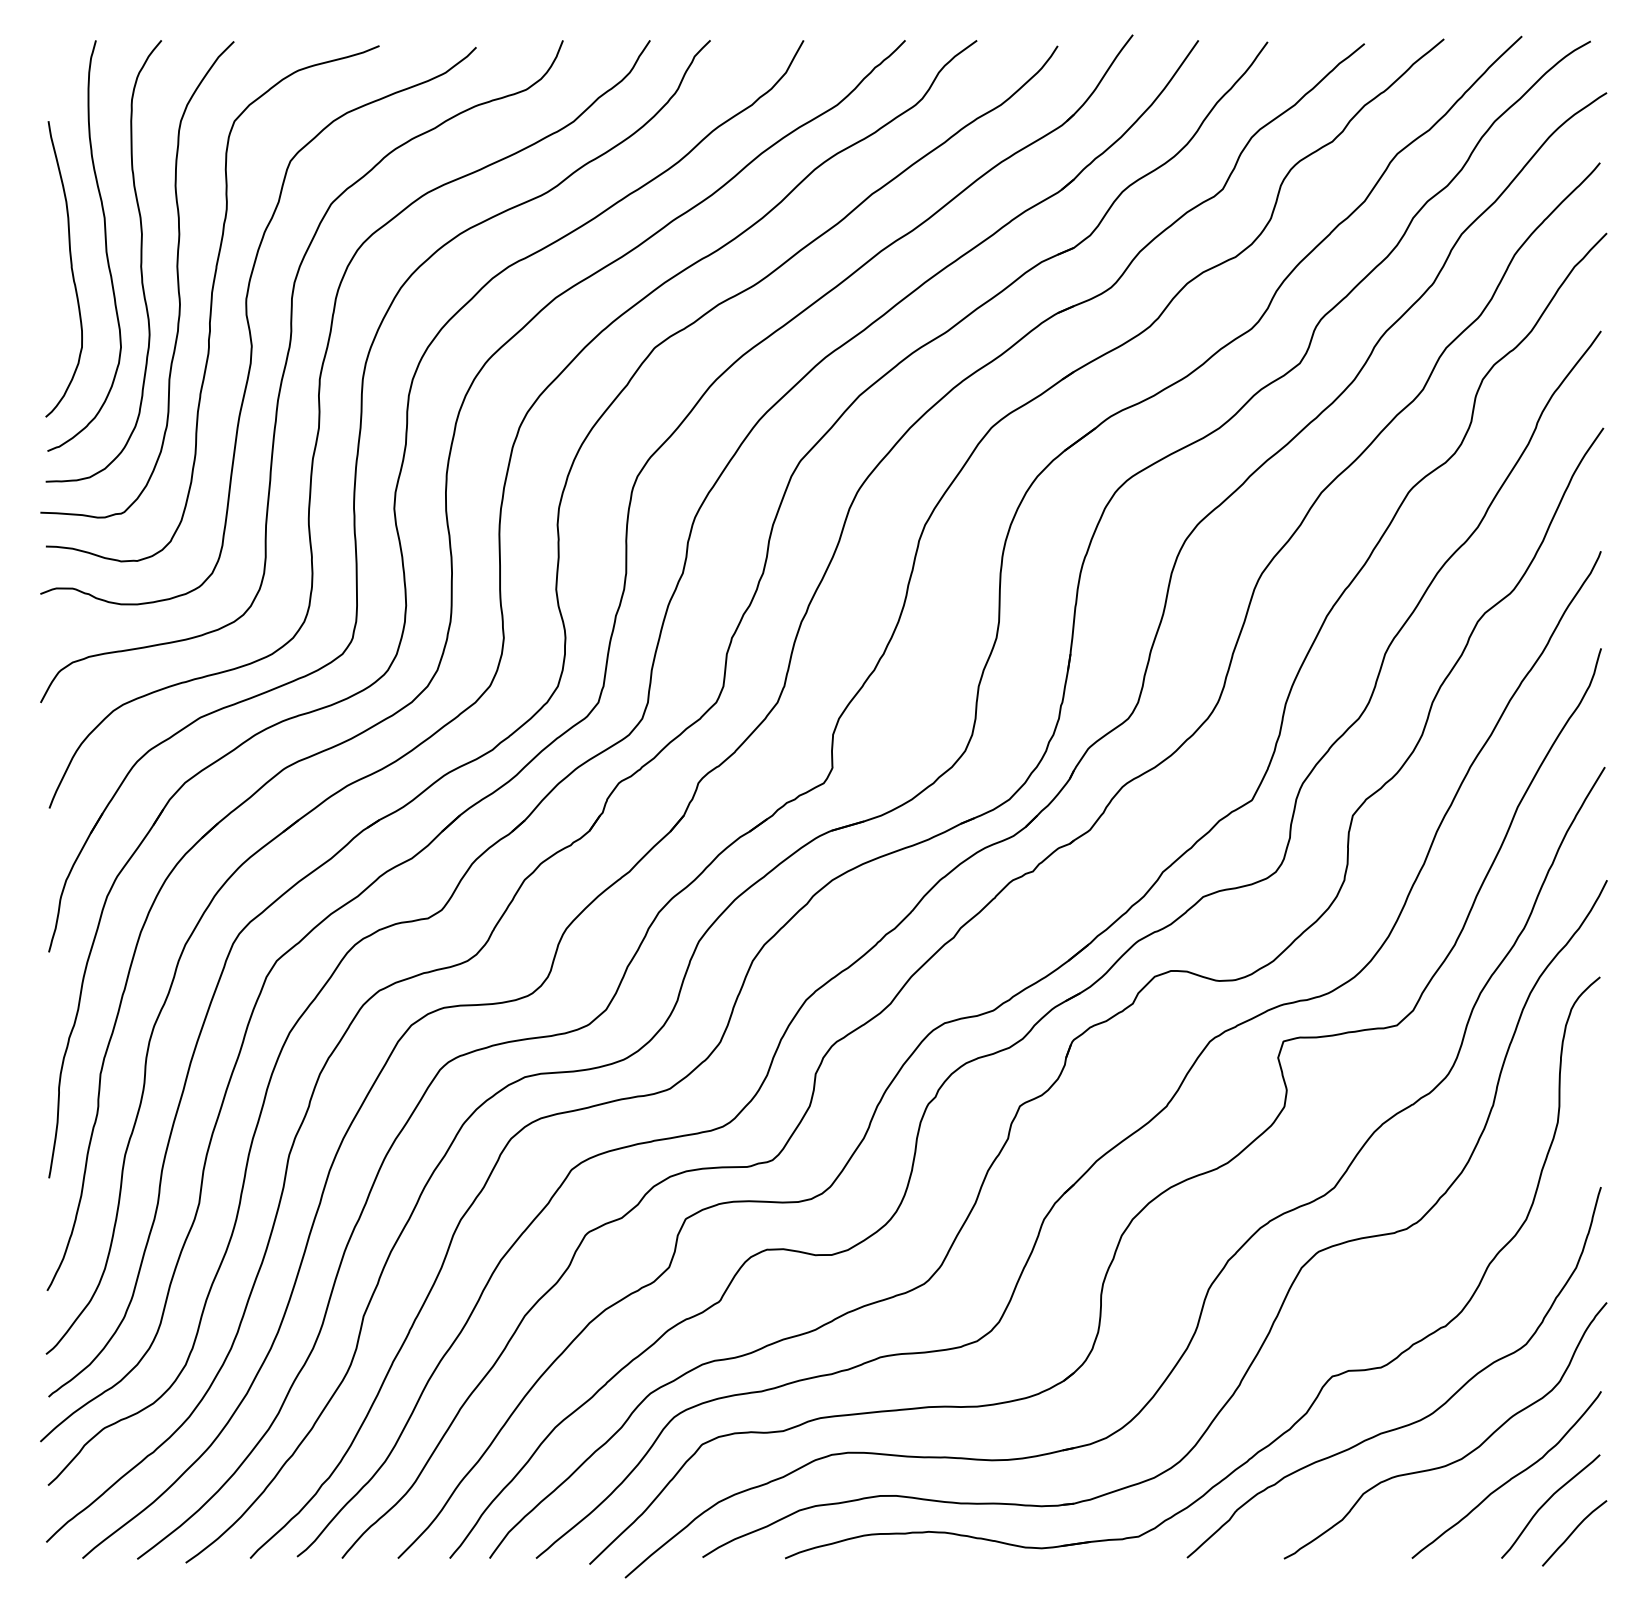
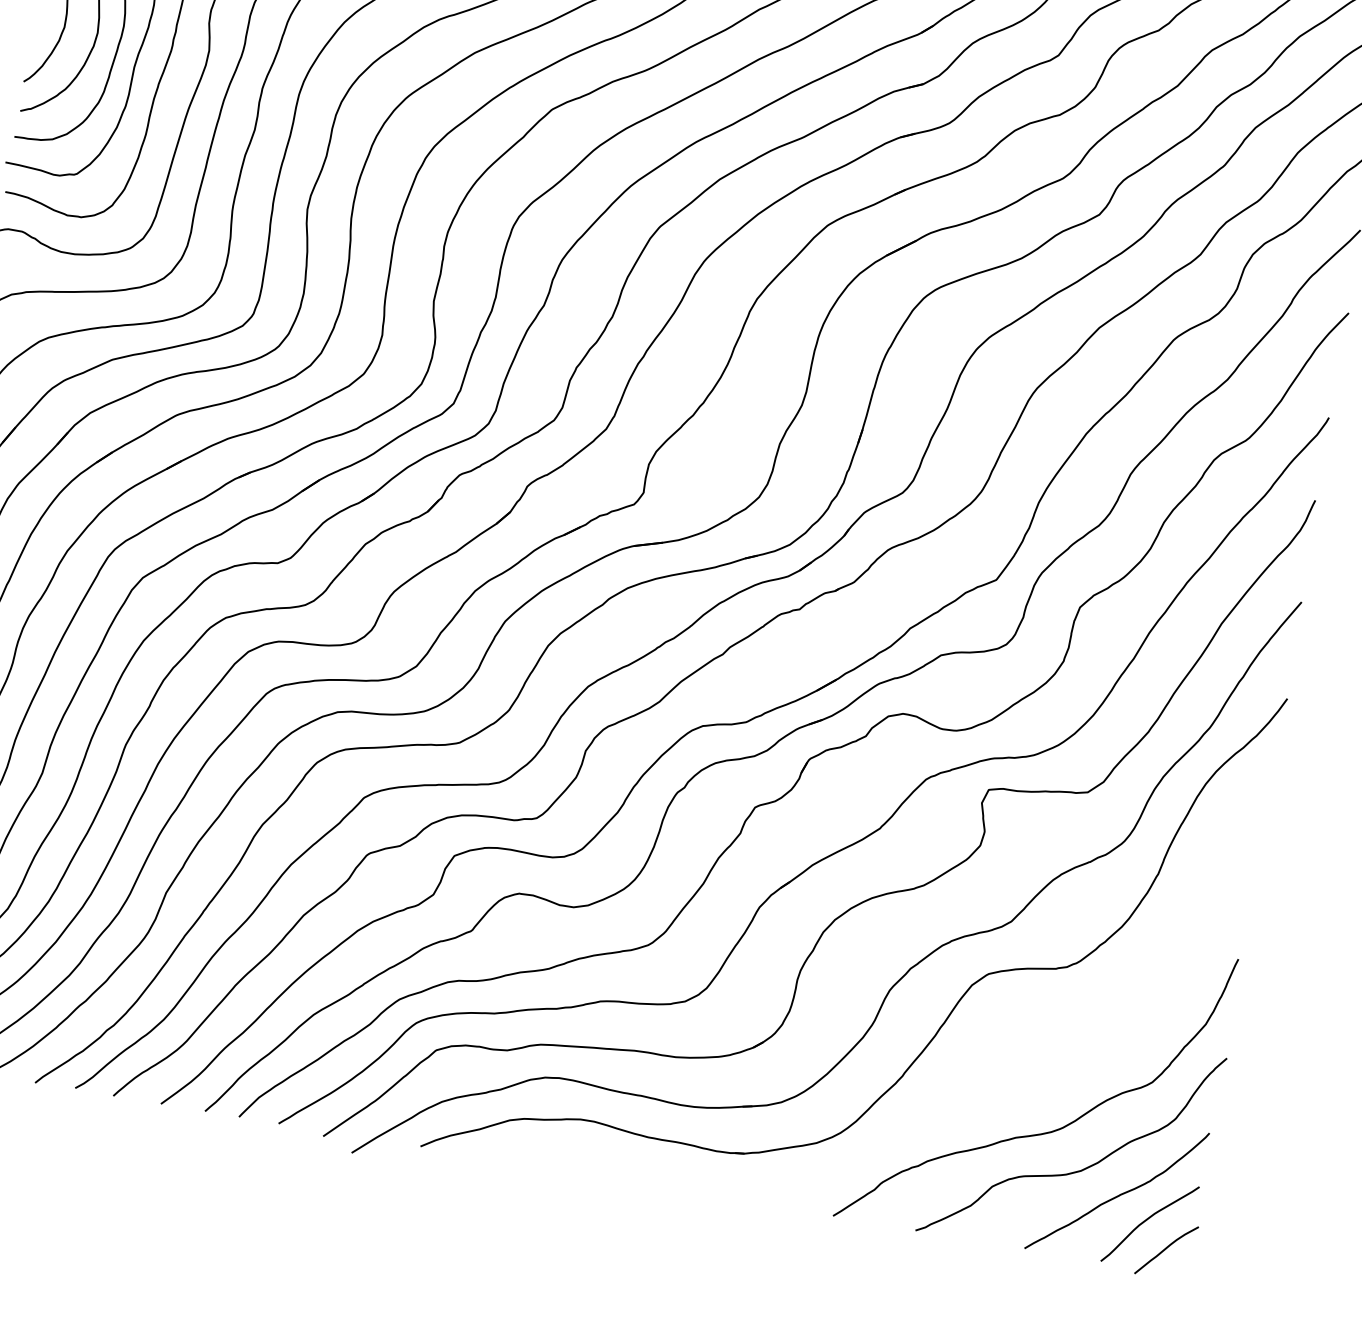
part: (1322, 1385) -> (972, 1088), removed

